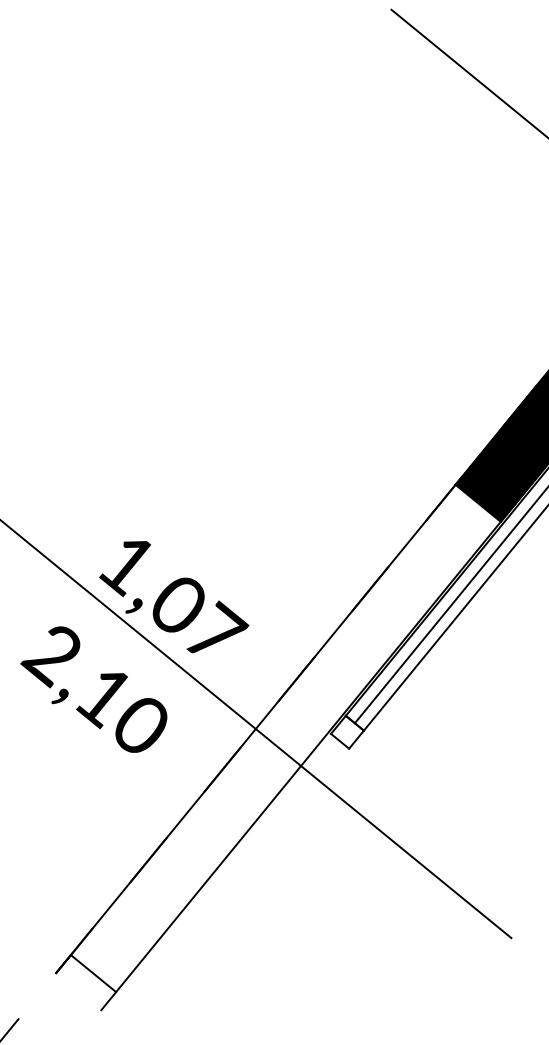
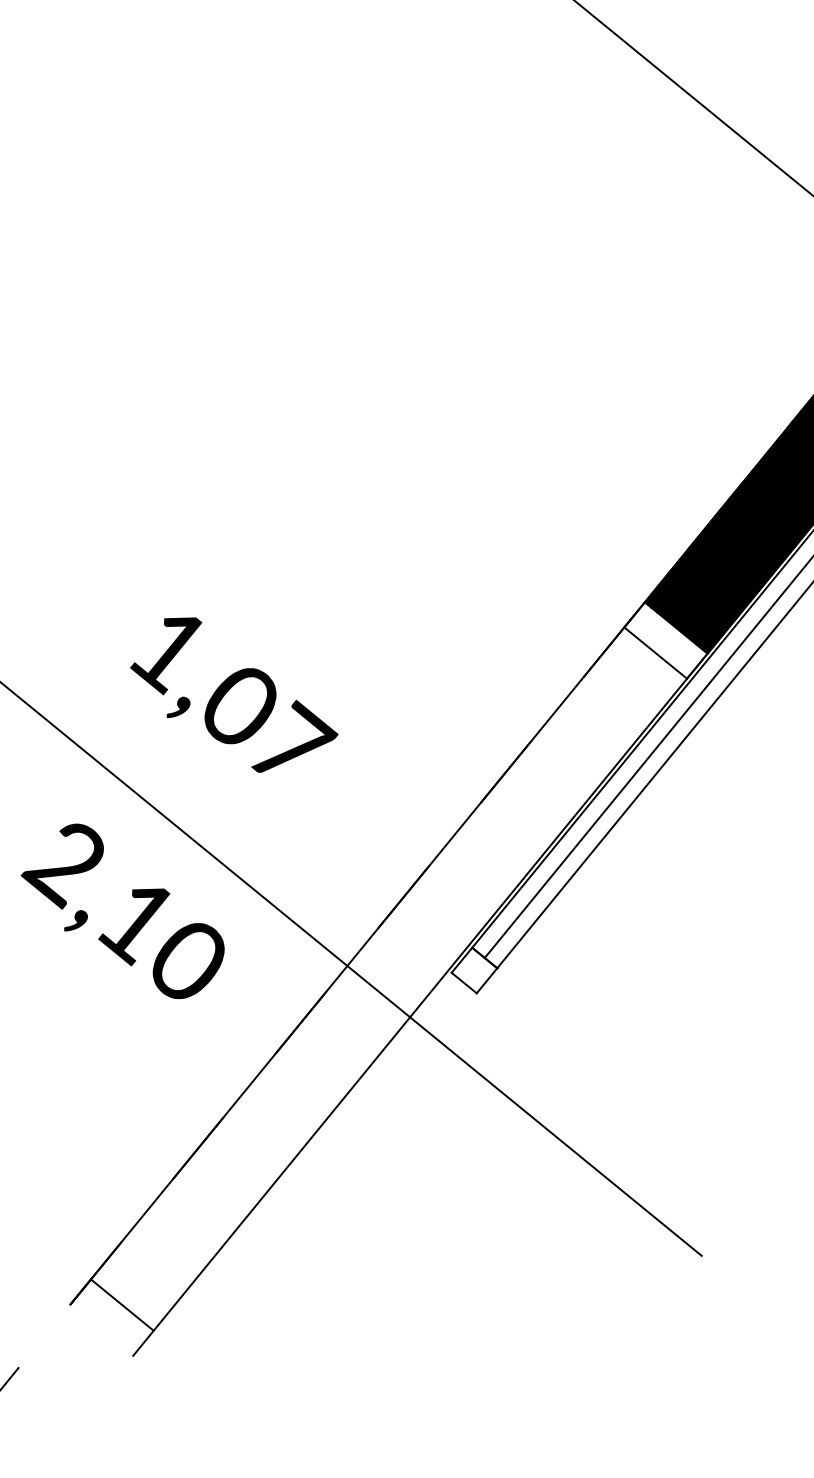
fill: (485, 494) -> (665, 640), removed
text: (174, 596) -> (234, 694), moved

